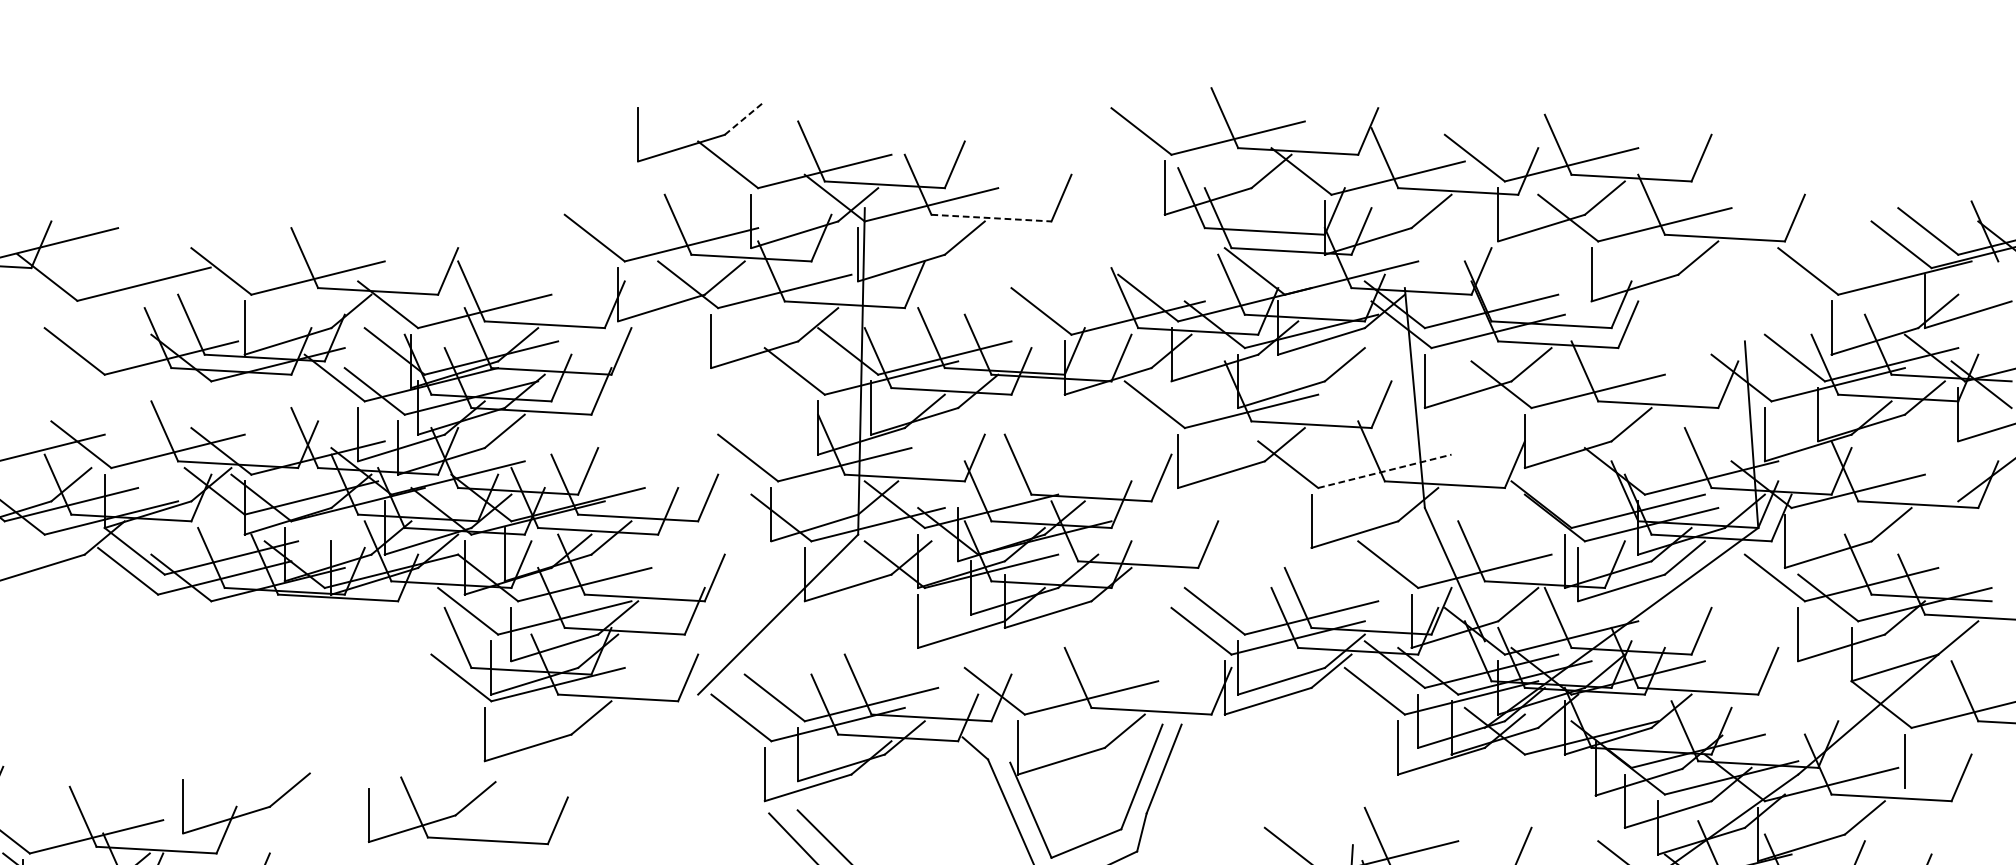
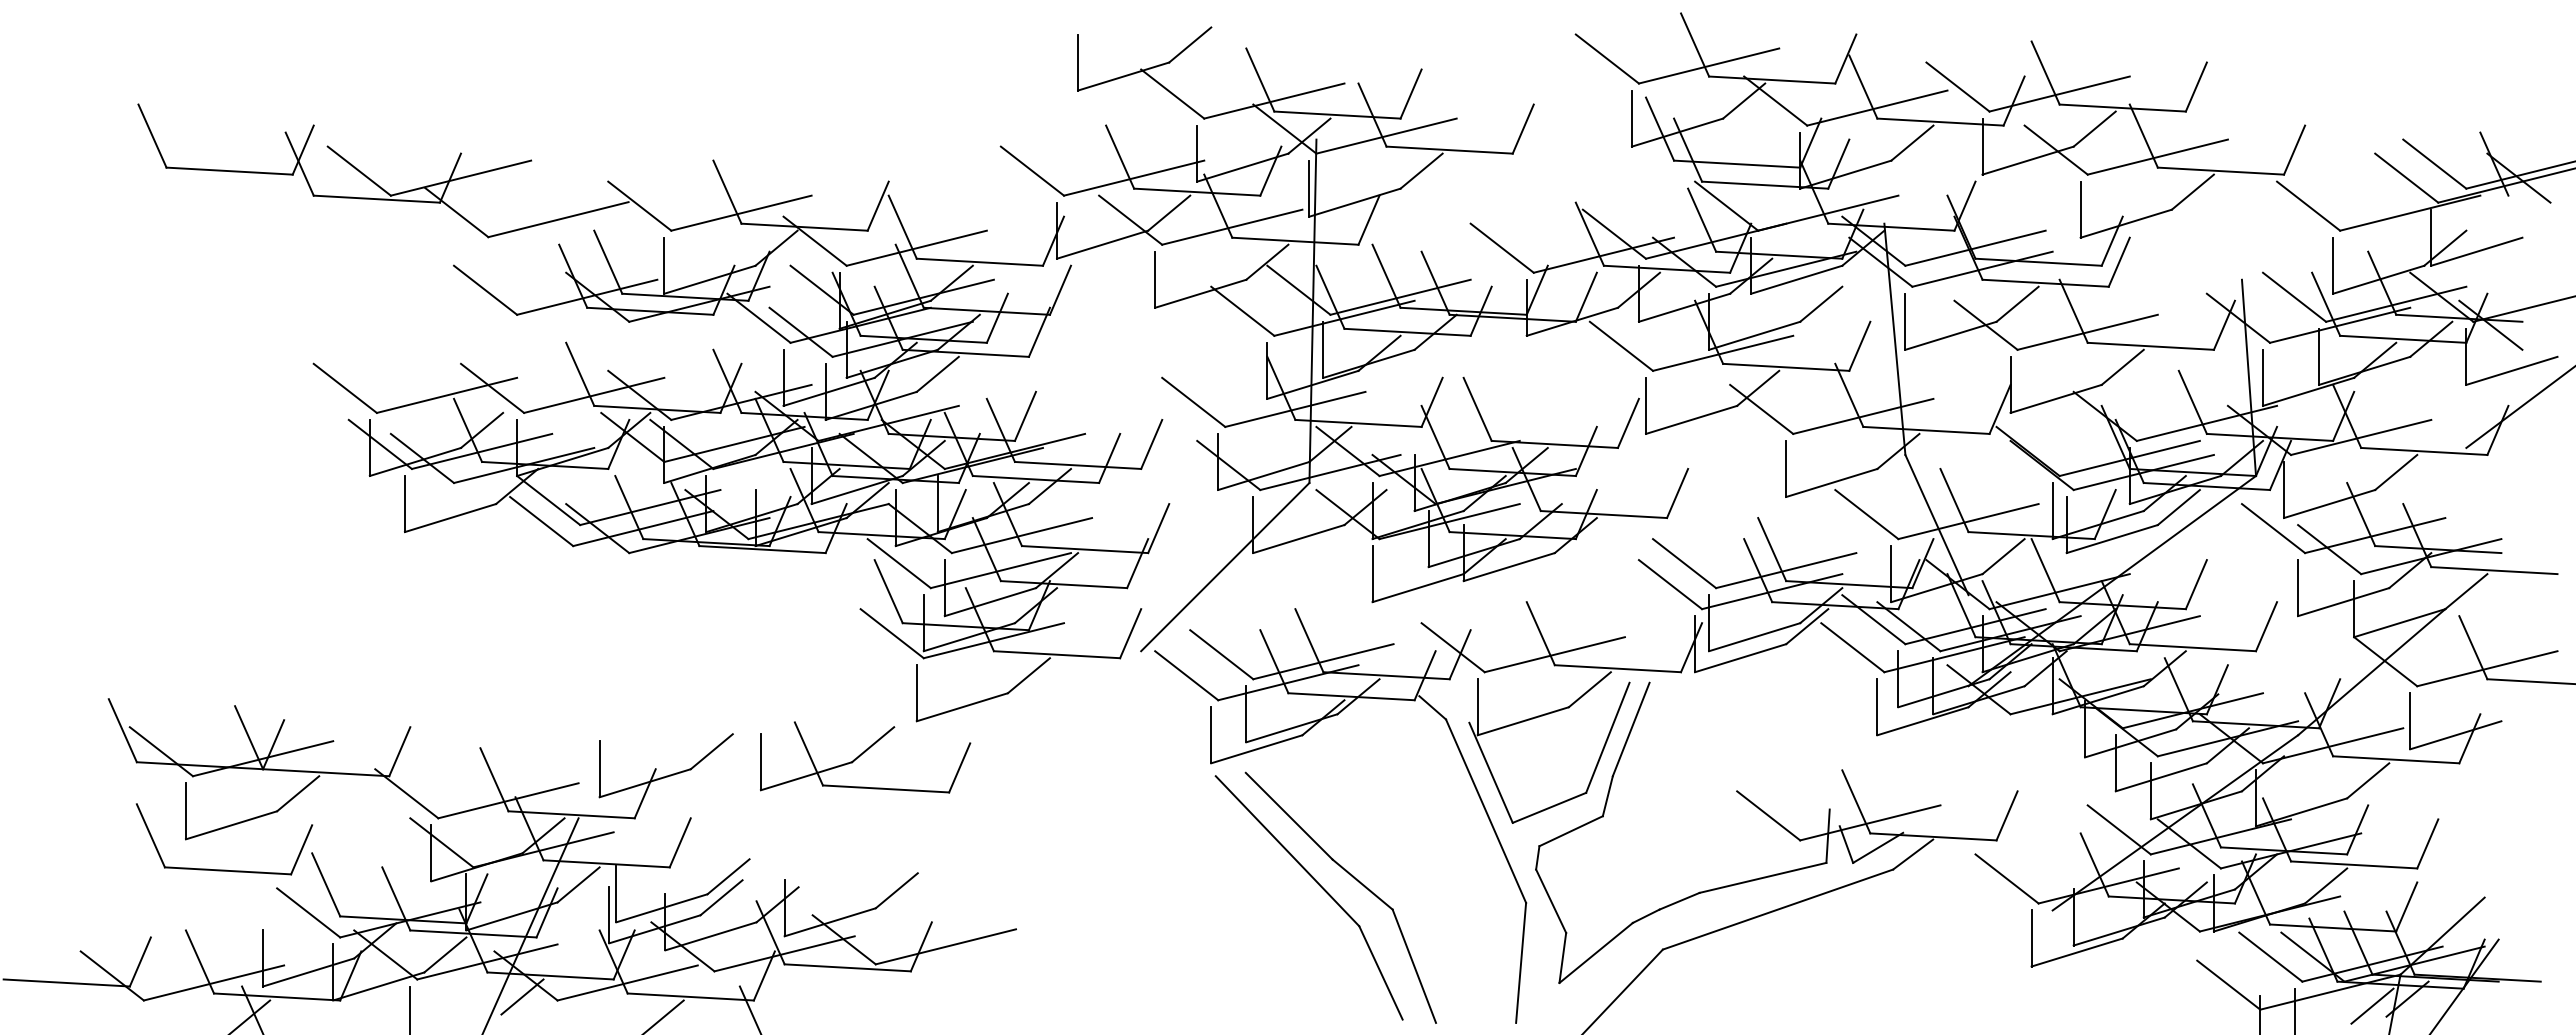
line: (745, 117) -> (1190, 44), dashed -> solid
line: (992, 218) -> (1450, 150), dashed -> solid
line: (1385, 471) -> (1863, 416), dashed -> solid
line: (1947, 774) -> (2455, 735), added
part: (468, 810) -> (865, 757), moved

